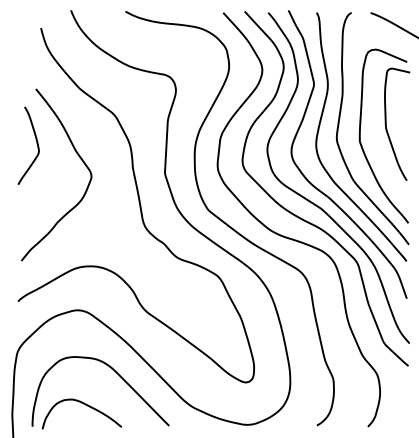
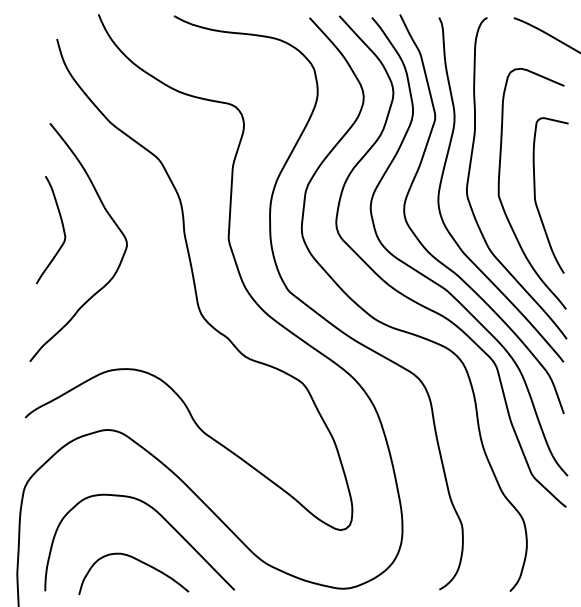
curve: (387, 128) -> (536, 200), moved
curve: (37, 144) -> (62, 228), moved
curve: (85, 405) -> (138, 561), moved

